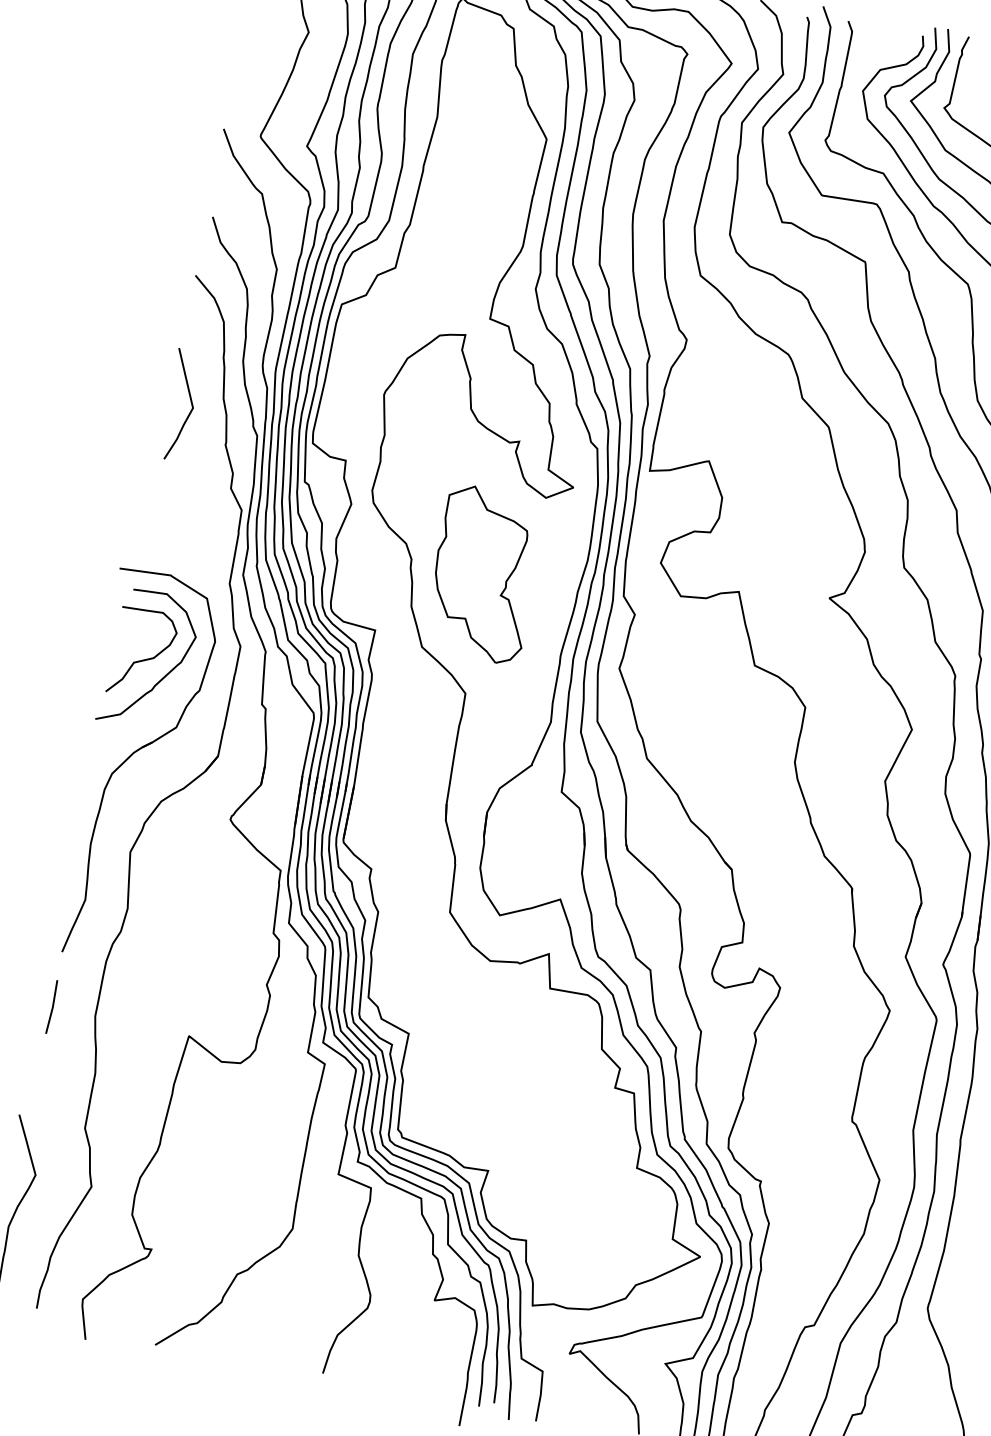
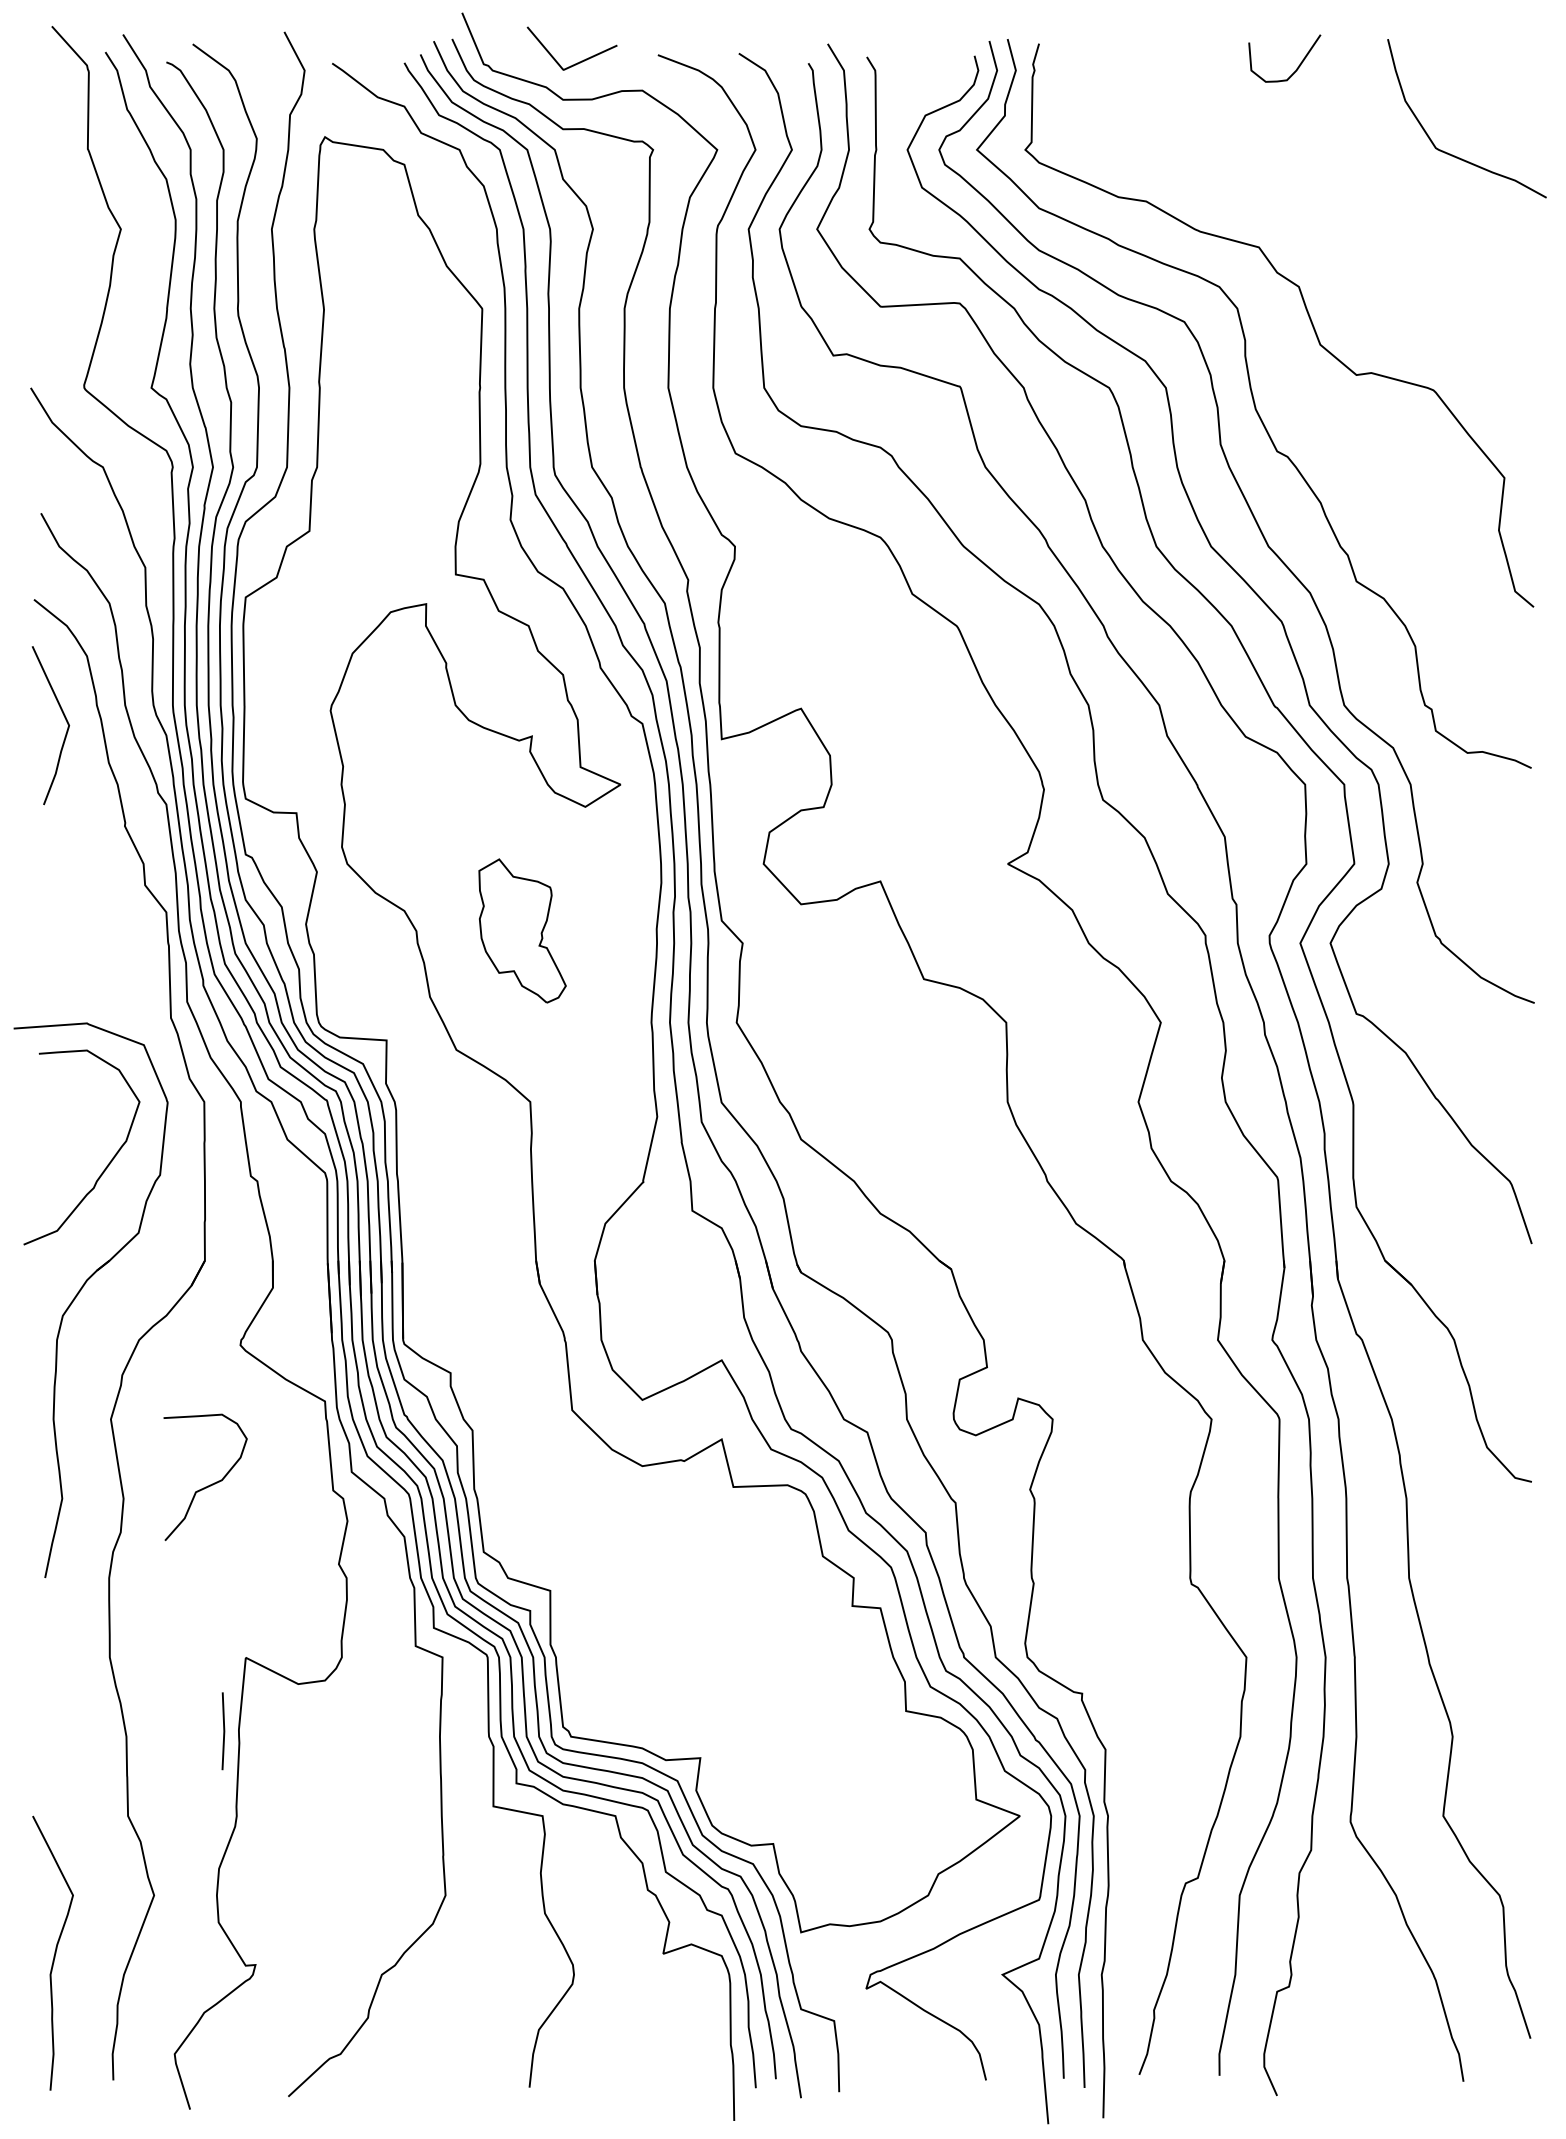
curve: (190, 402) -> (64, 718), moved
part: (484, 574) -> (522, 930), size x0.6
curve: (142, 659) -> (207, 1485), moved
line: (52, 1007) -> (223, 1731), moved

